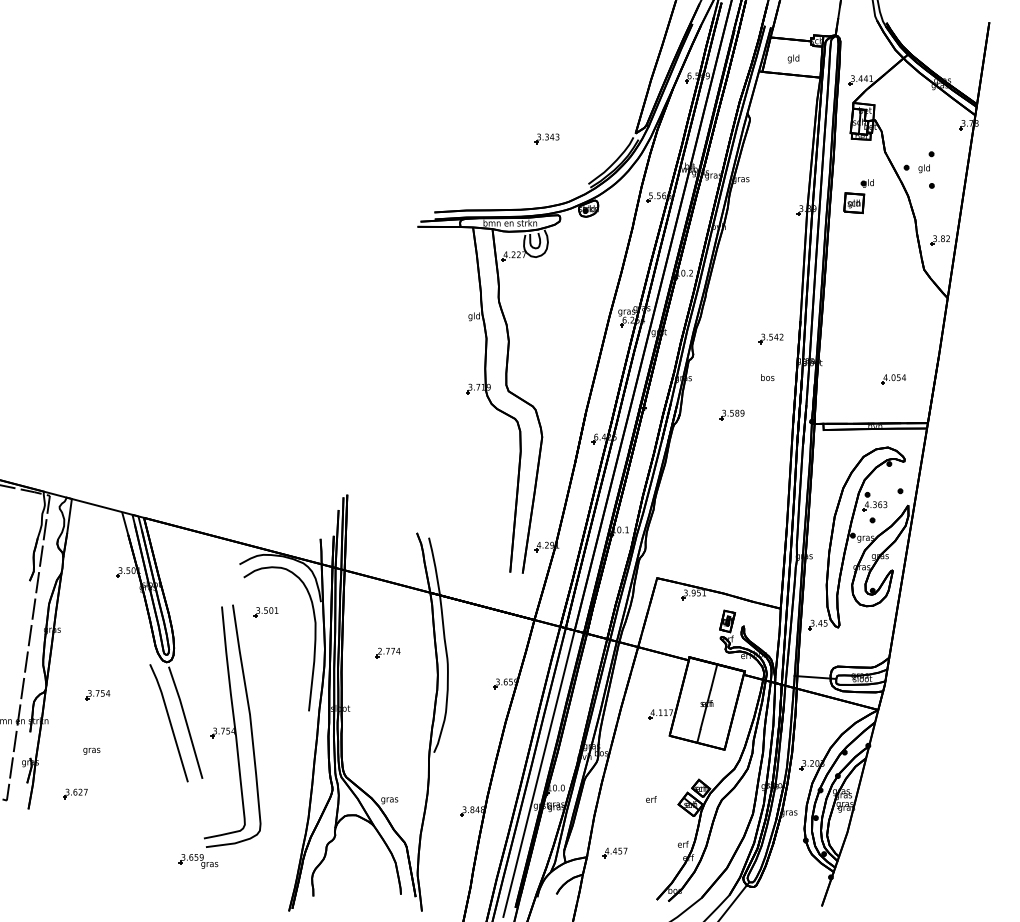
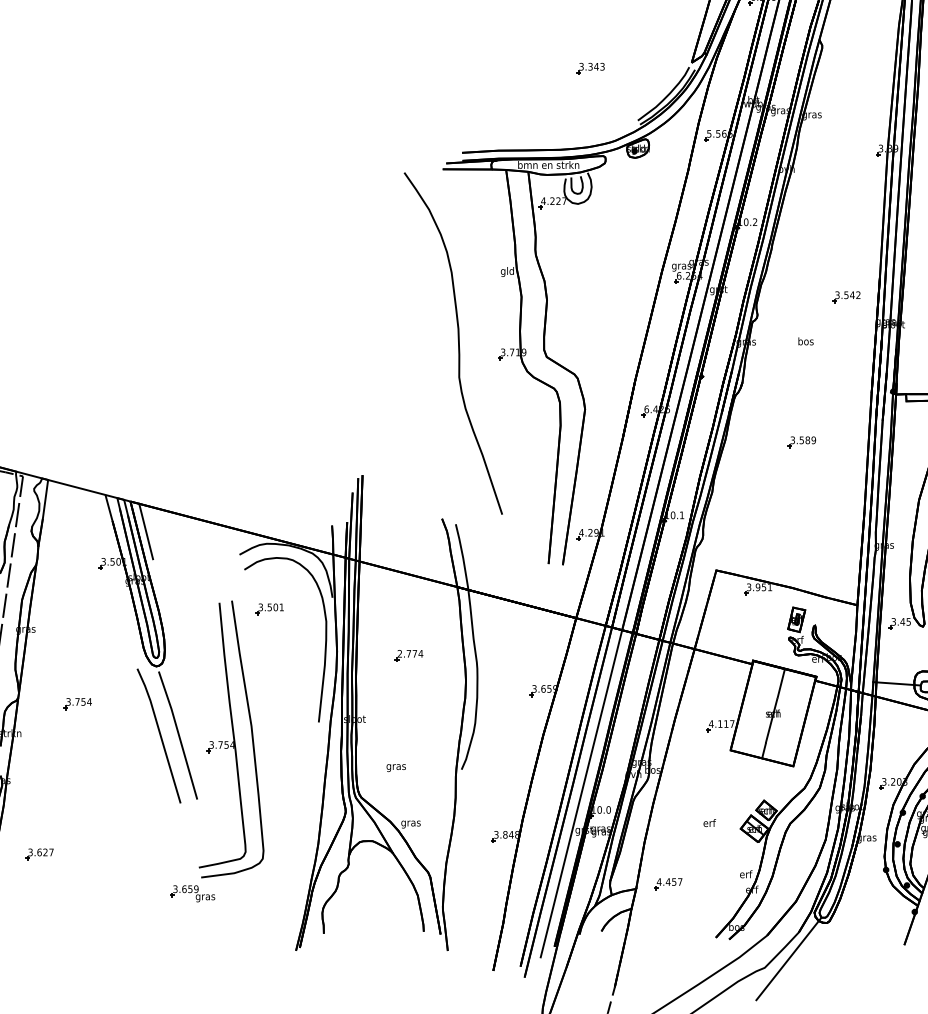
text: (767, 377) -> (805, 341), moved
curve: (430, 379) -> (457, 343), added
part: (731, 414) -> (801, 441), moved
line: (157, 543) -> (145, 530), added
text: (91, 750) -> (395, 767), moved
part: (75, 793) -> (39, 853), moved

